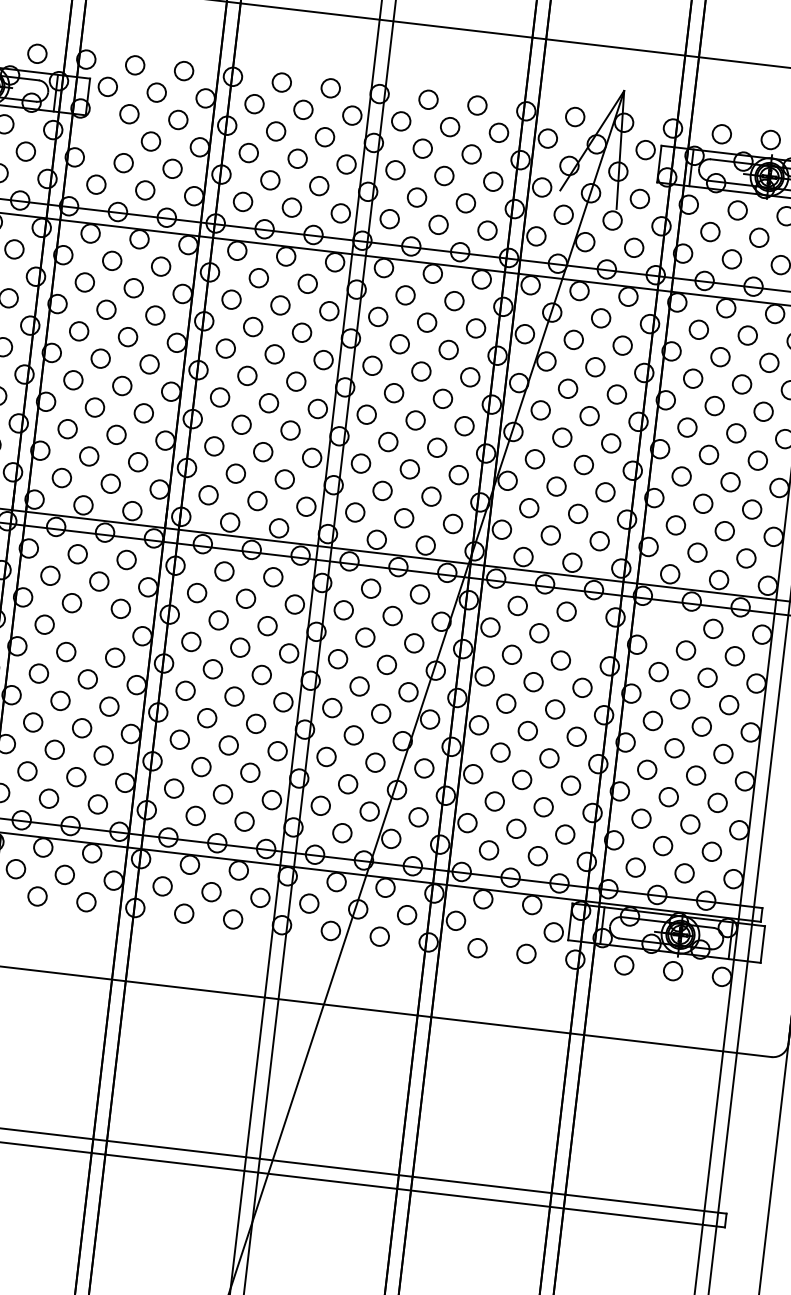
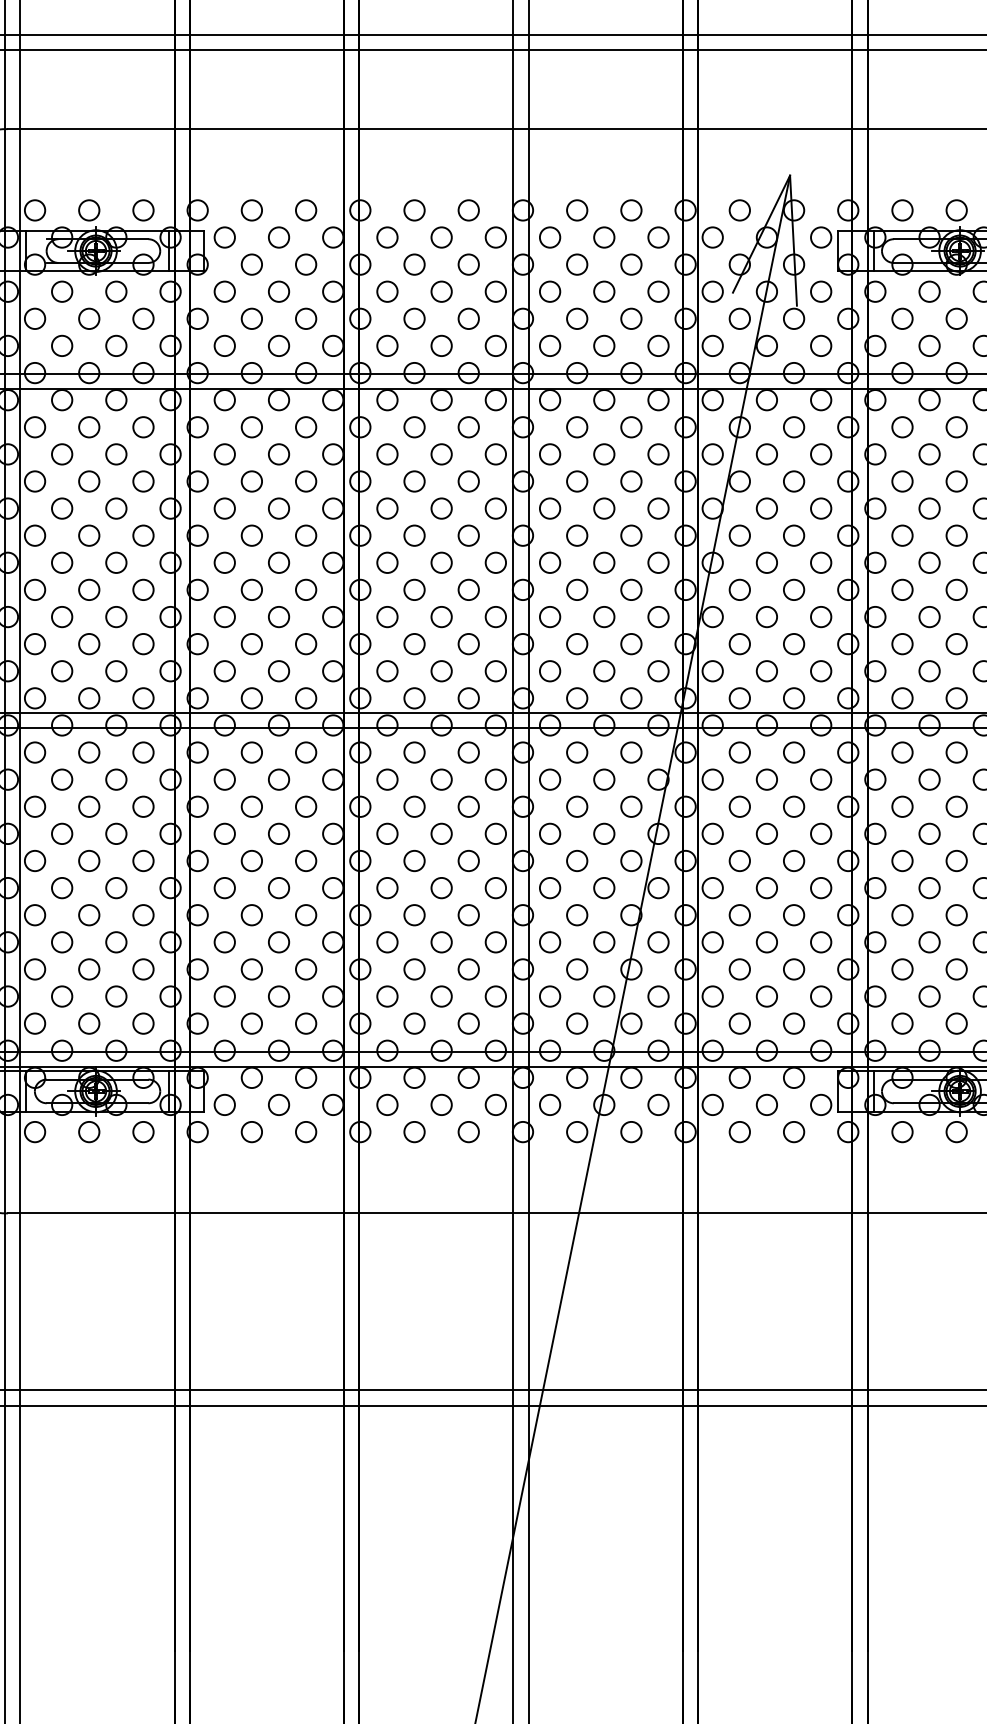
circle: (101, 135) -> (224, 291), added
circle: (664, 623) -> (902, 752), added
circle: (94, 630) -> (279, 833), added
circle: (588, 638) -> (821, 779), added
circle: (504, 926) -> (766, 1104), added

